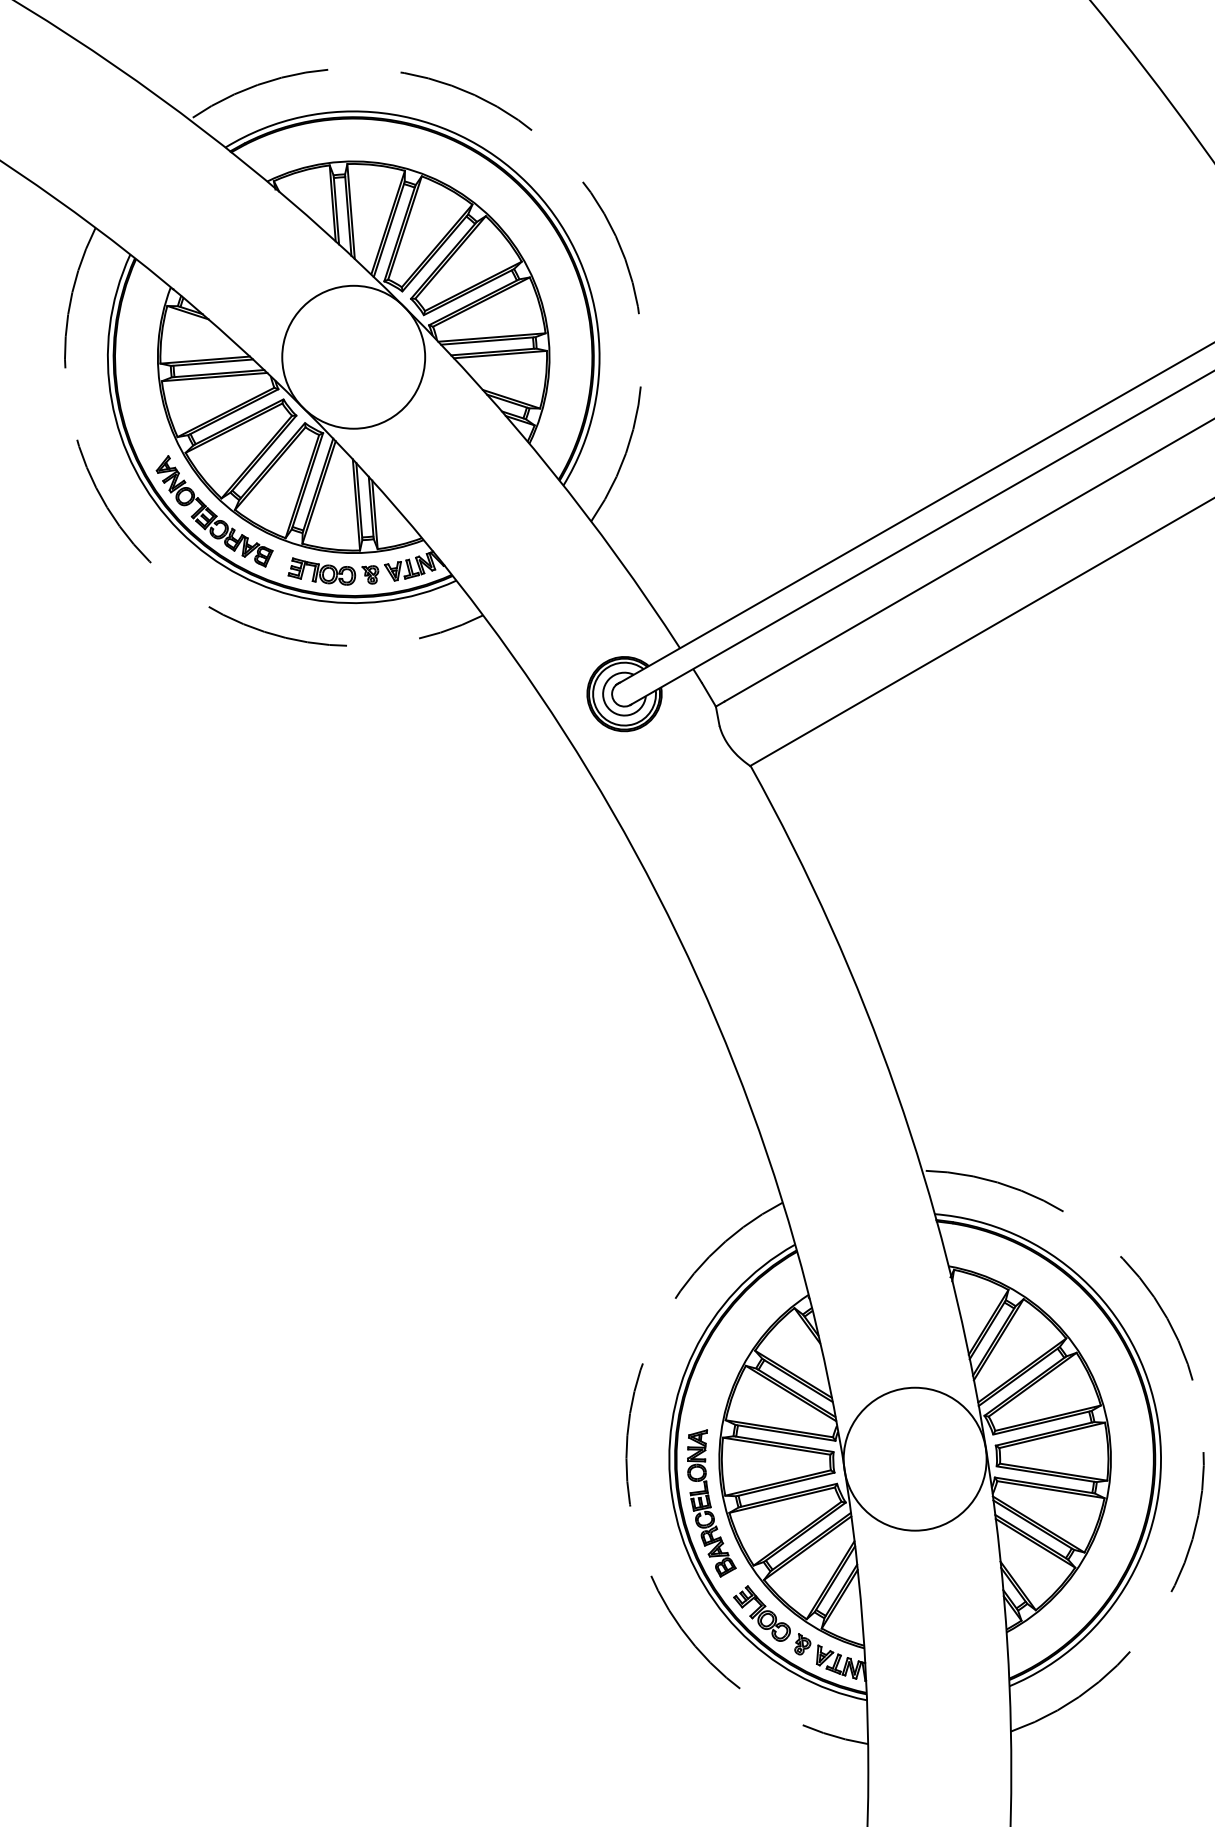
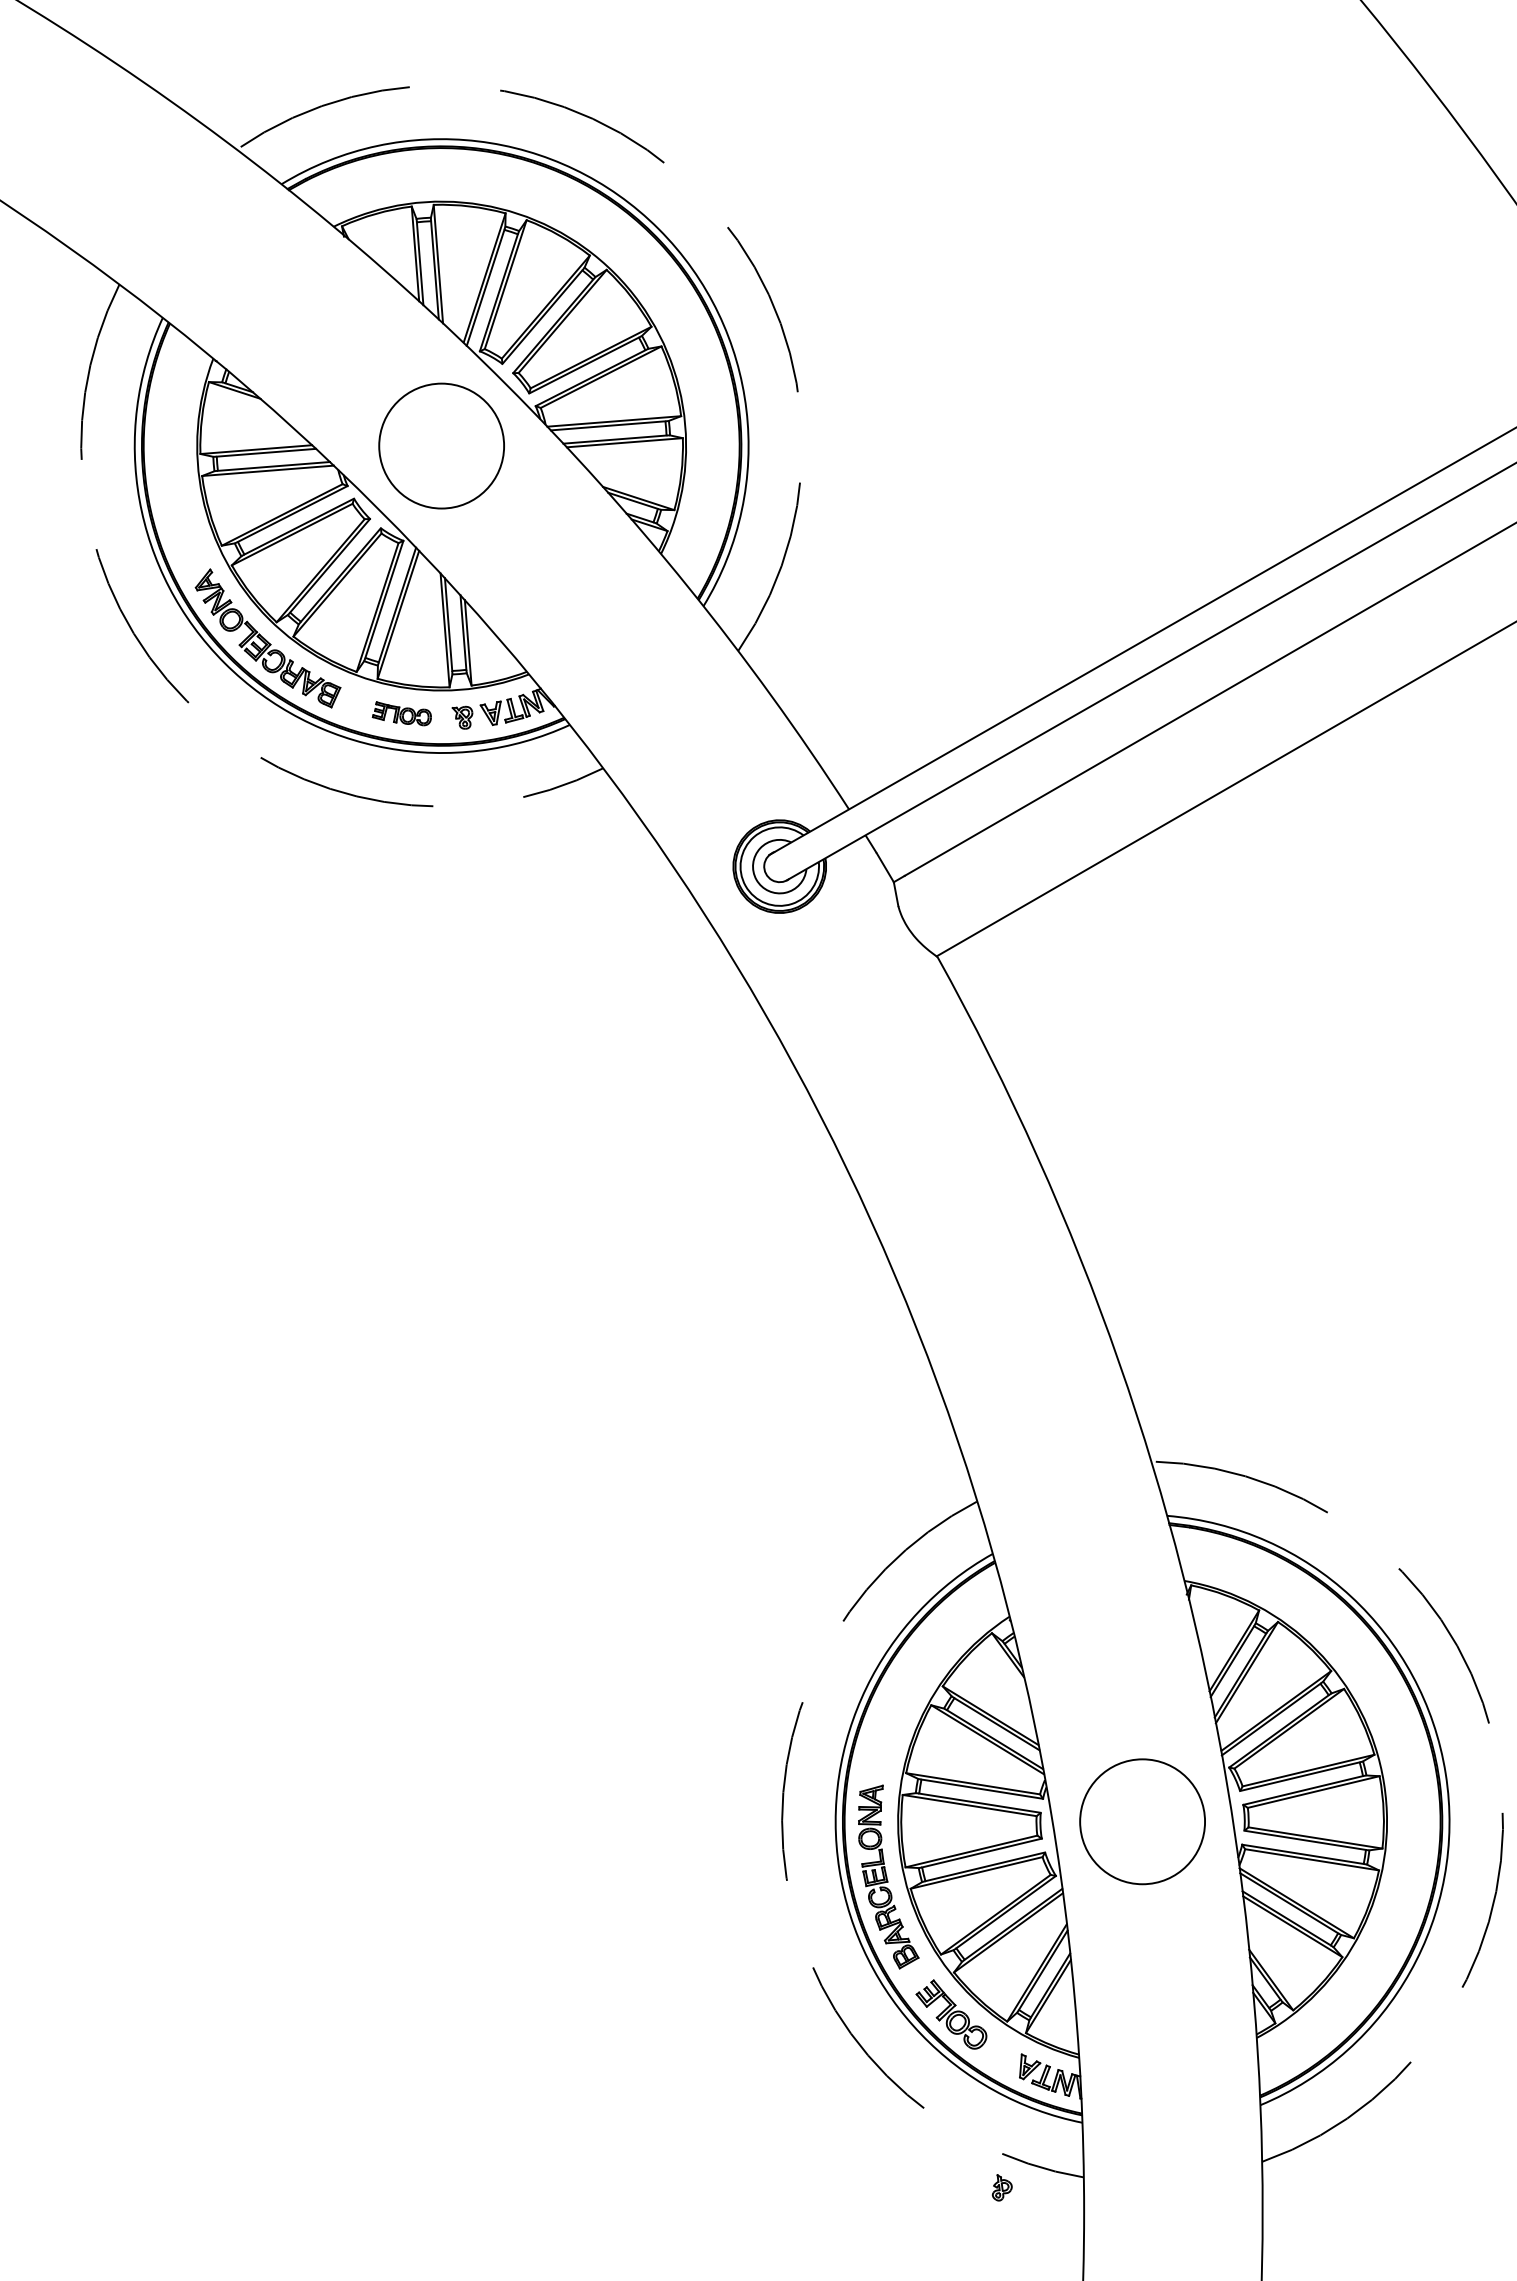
circle: (353, 356) -> (441, 445), size x0.7
part: (321, 571) -> (401, 713), size x0.7
circle: (915, 1458) -> (1142, 1821), size x0.7
part: (802, 1644) -> (1001, 2187), moved

